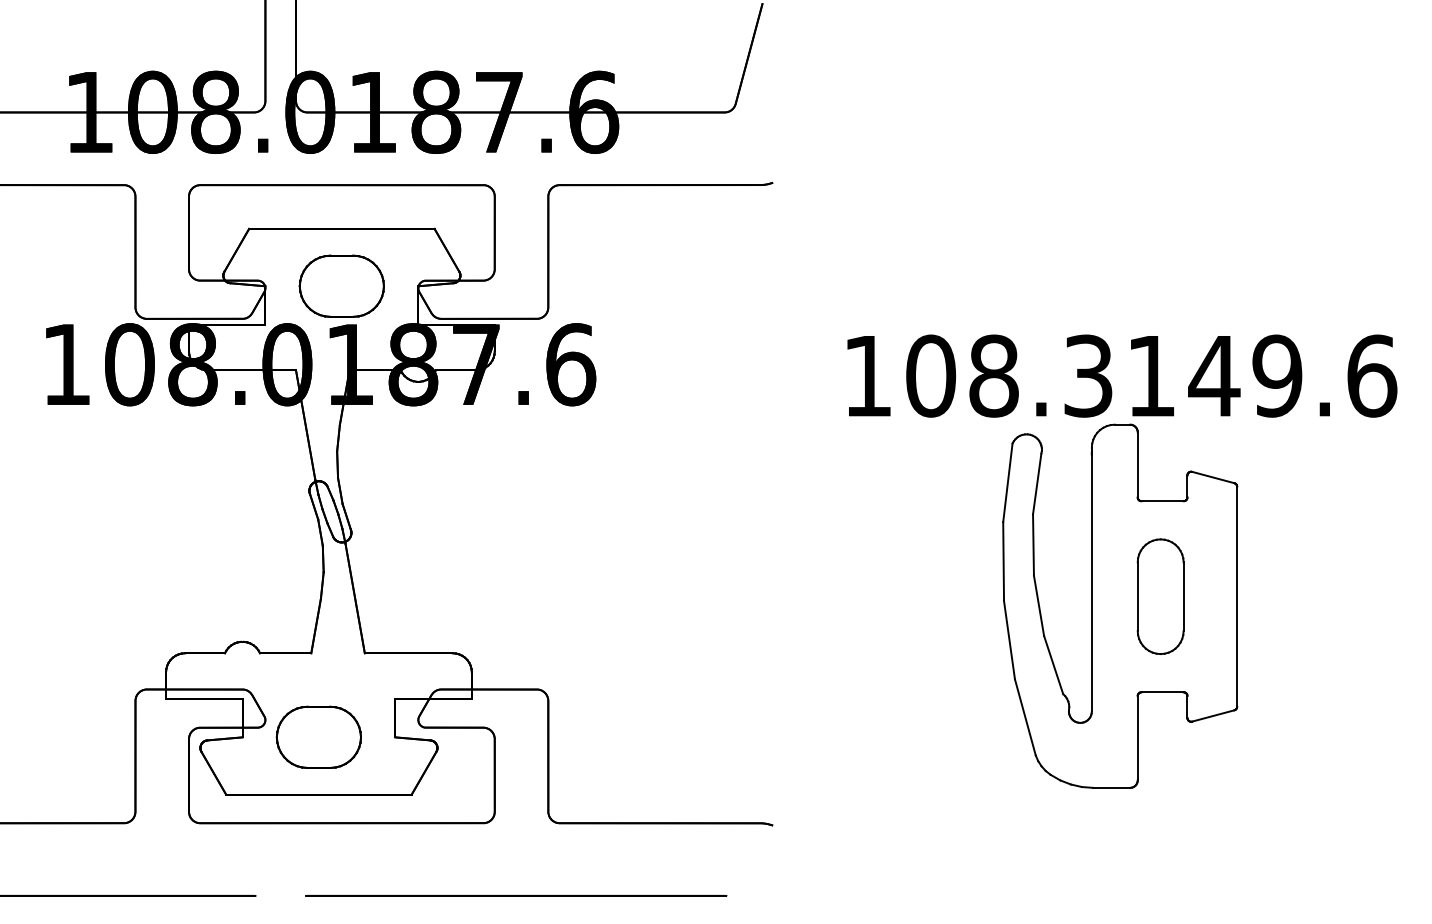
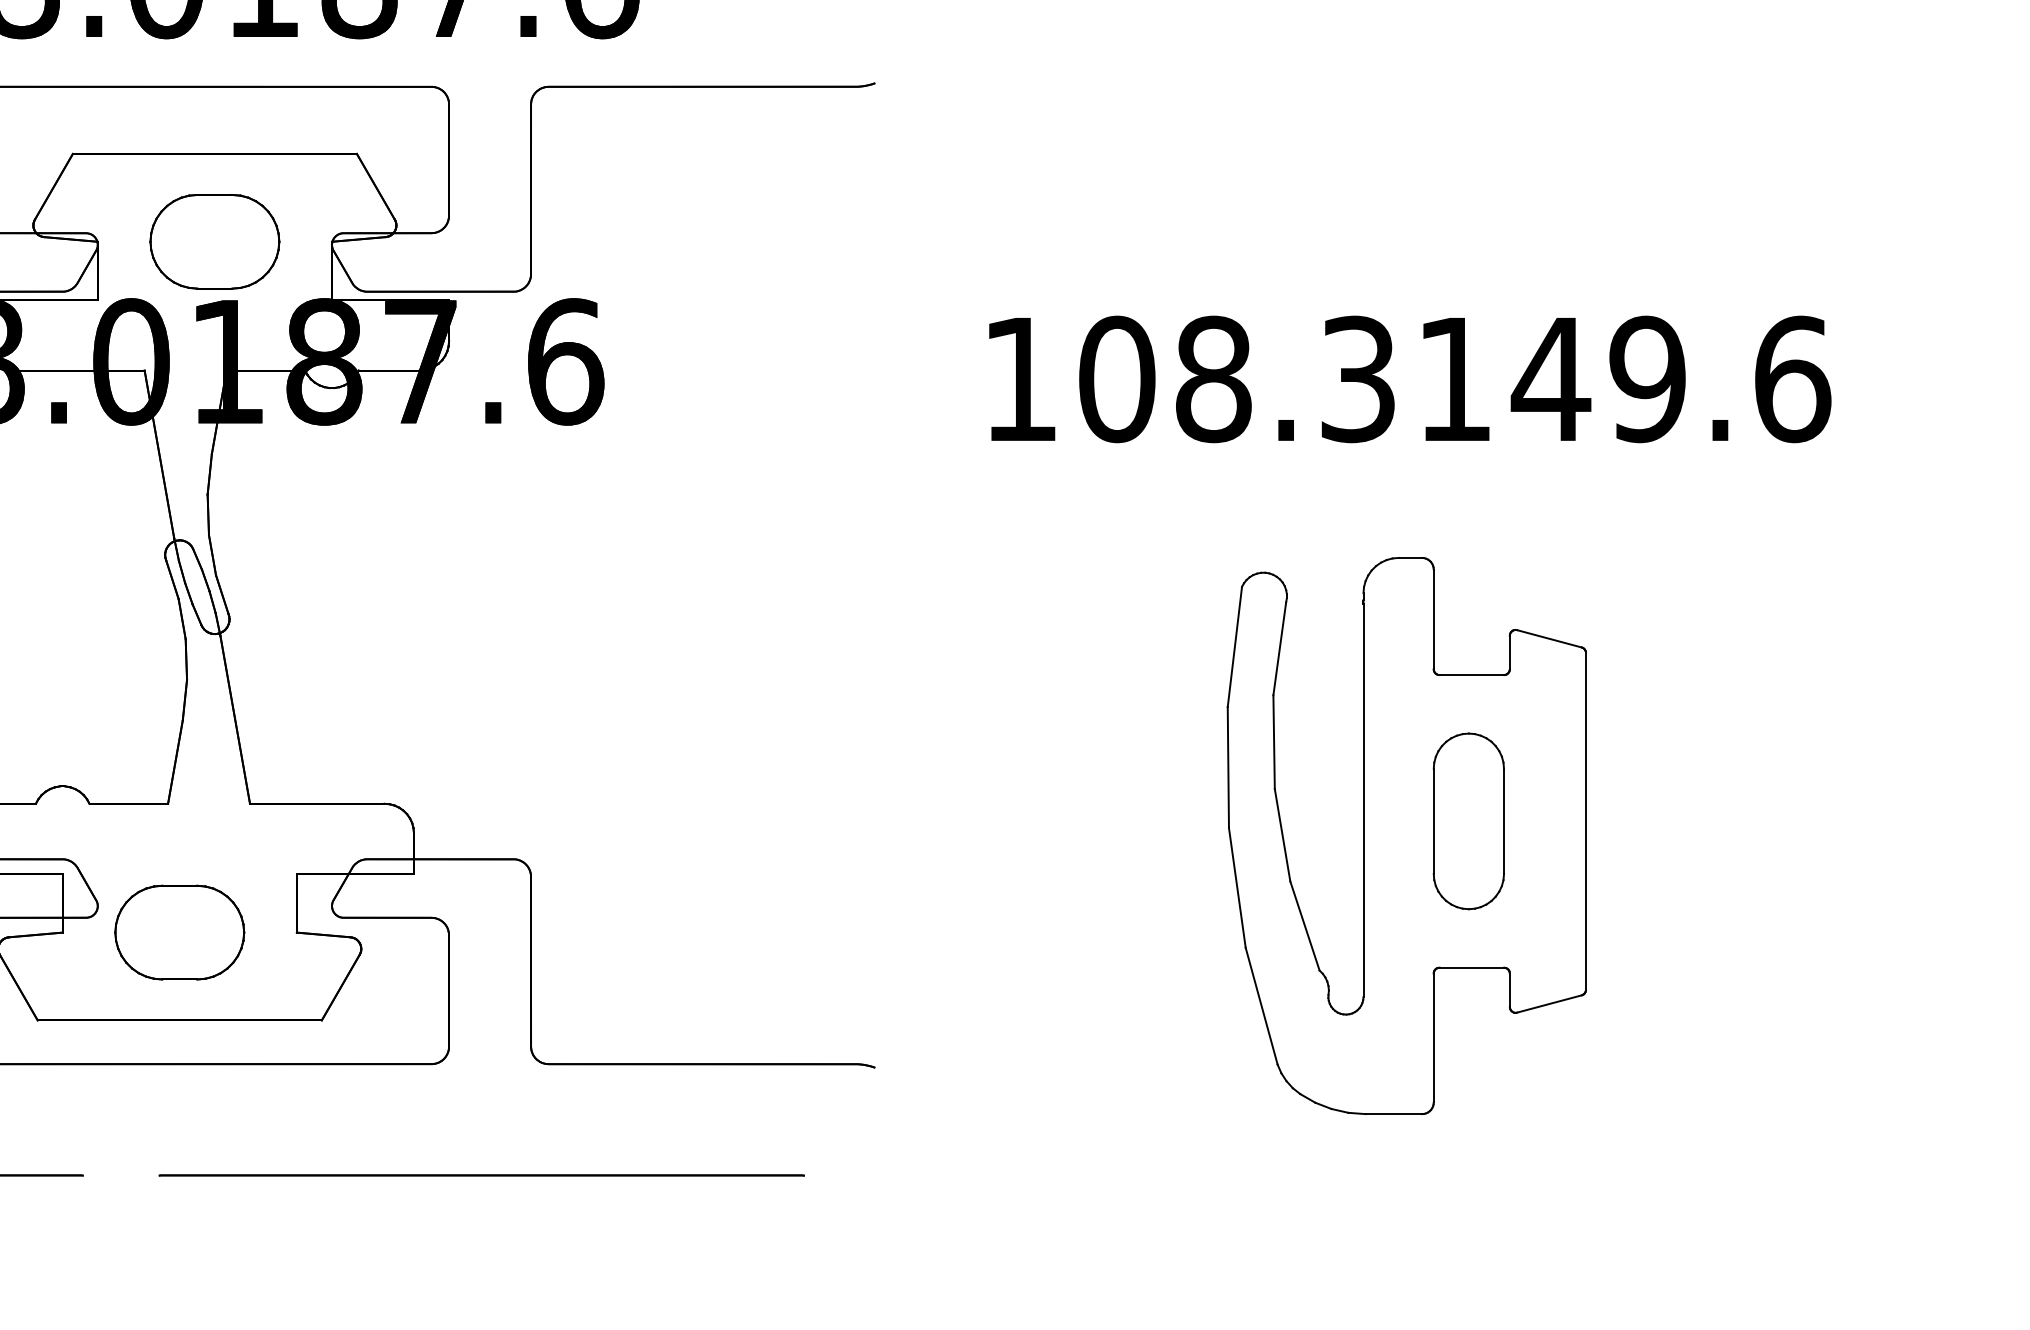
part: (1120, 605) -> (1407, 834), moved

